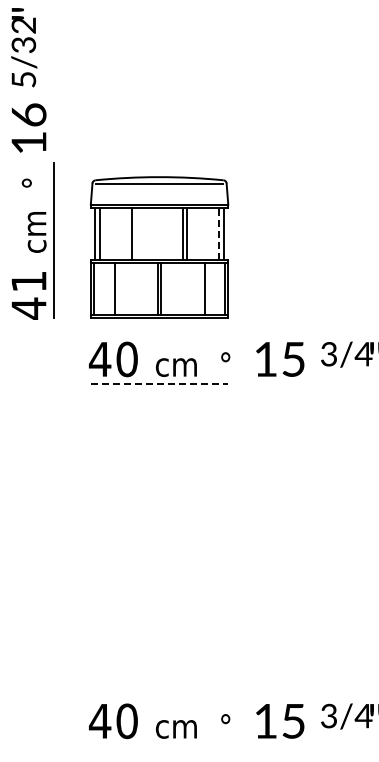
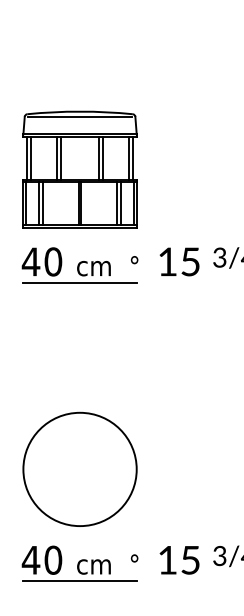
line: (136, 233) -> (61, 158), added
line: (219, 233) -> (129, 158), dashed -> solid
line: (109, 288) -> (38, 203), added
line: (209, 288) -> (121, 203), added
line: (159, 384) -> (80, 282), dashed -> solid
circle: (159, 610) -> (80, 468), added
line: (159, 746) -> (80, 581), added

